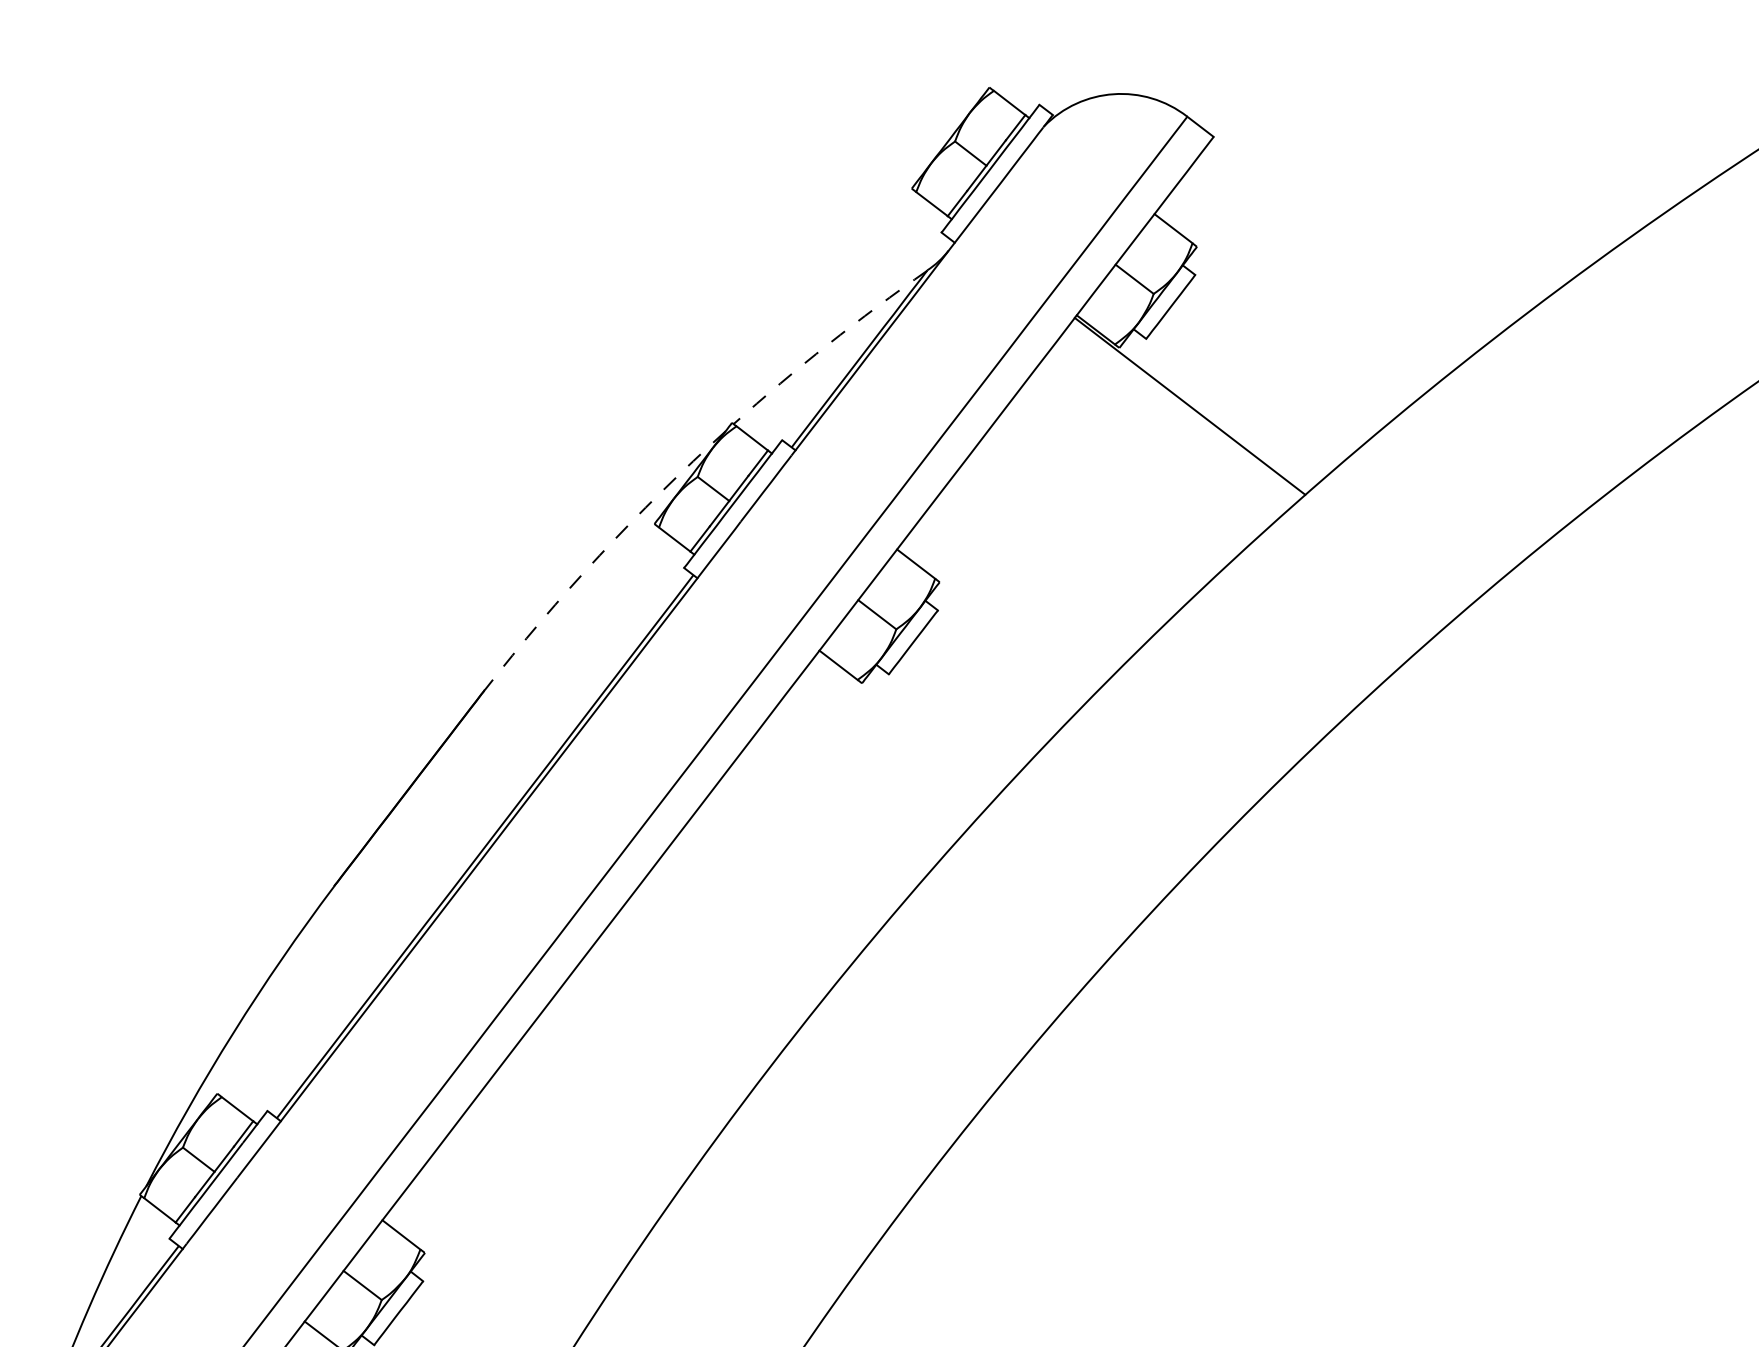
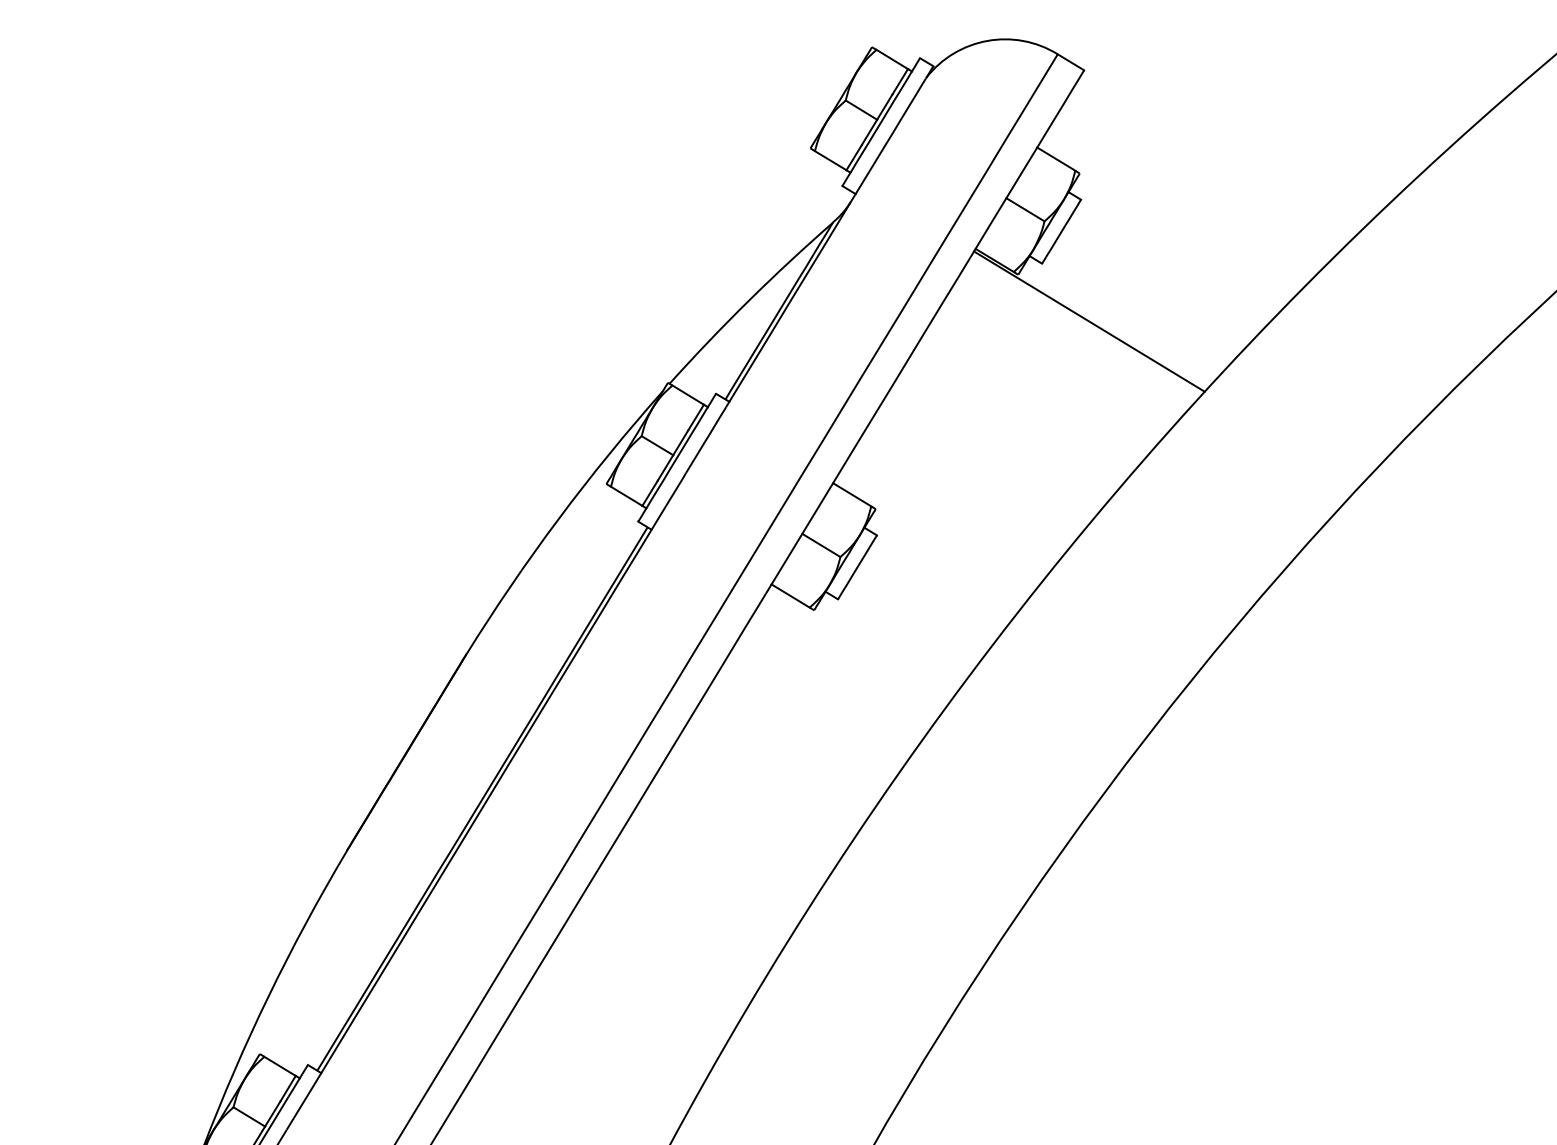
arc: (828, 344) -> (749, 300), dashed -> solid
arc: (599, 555) -> (558, 518), dashed -> solid

